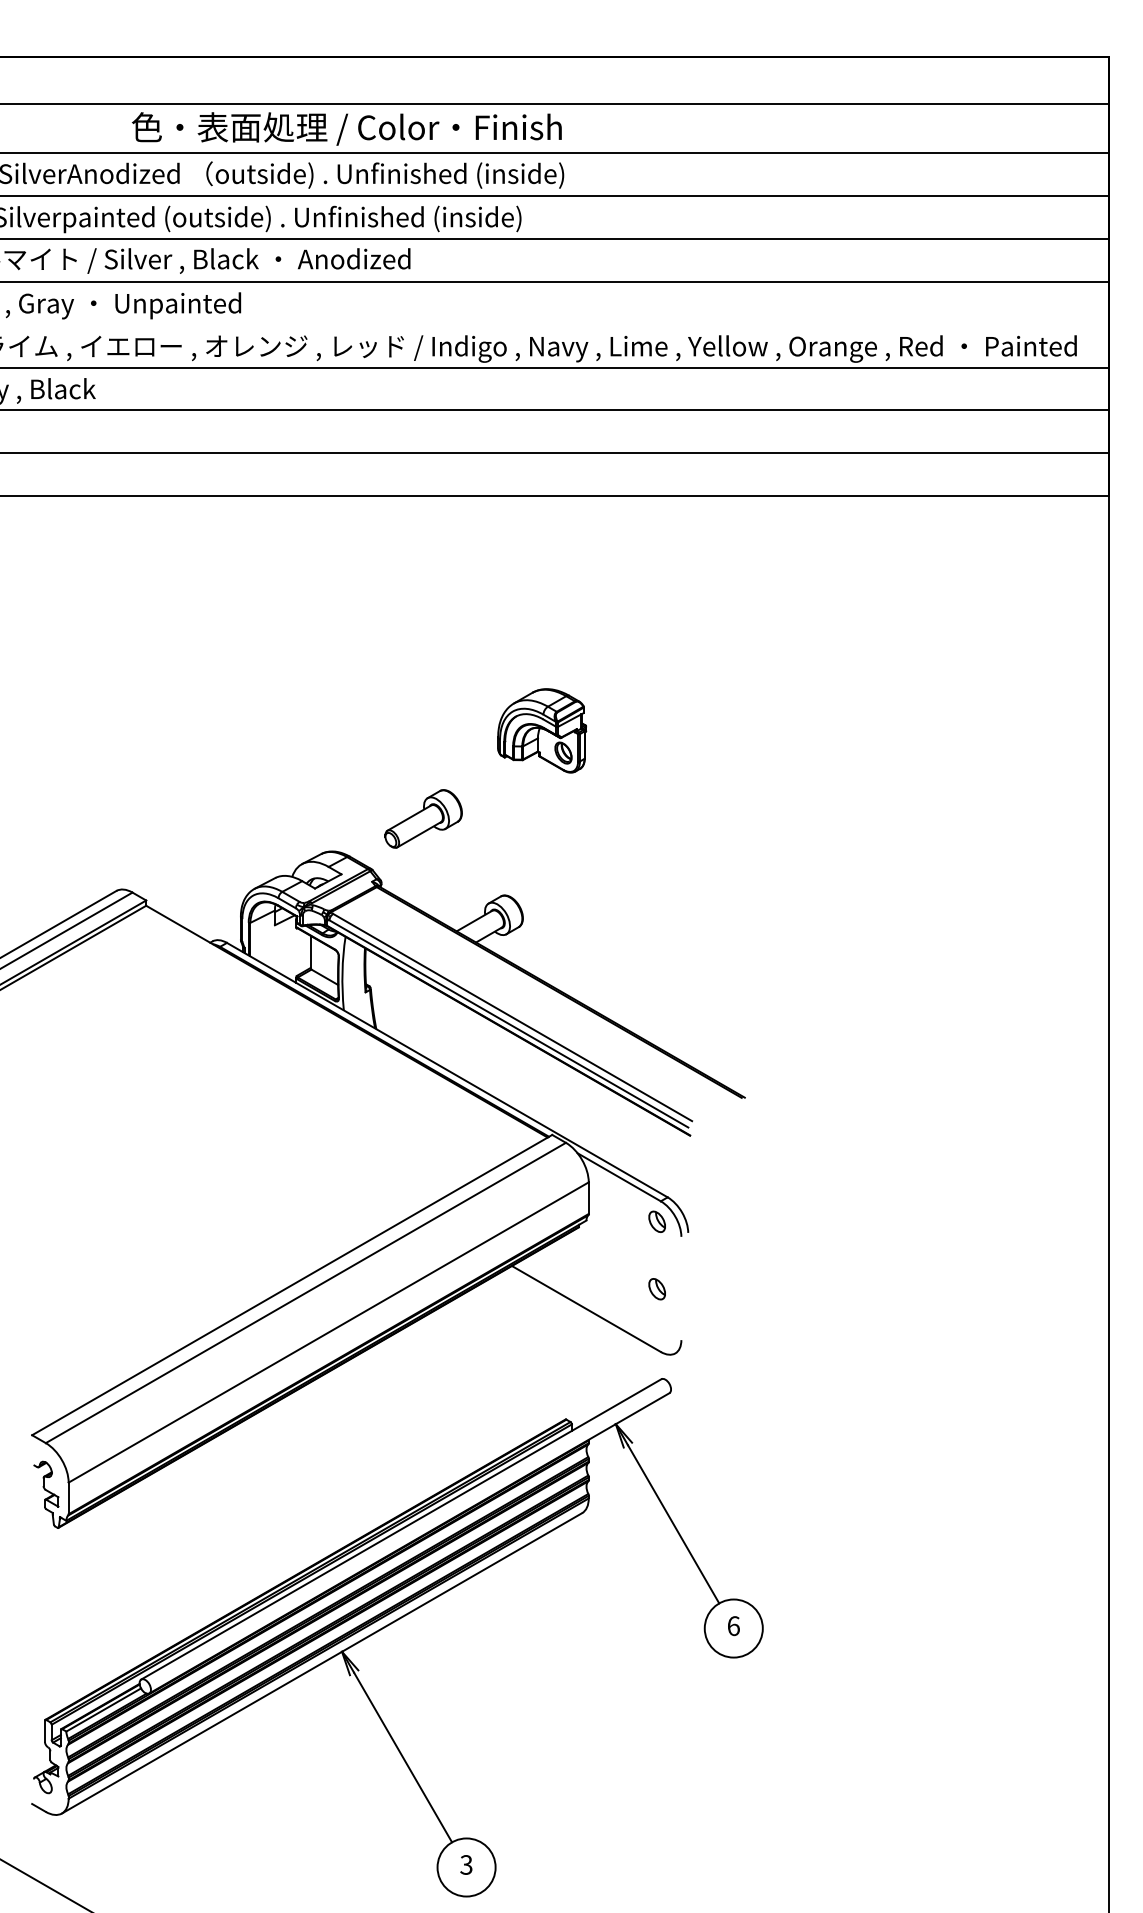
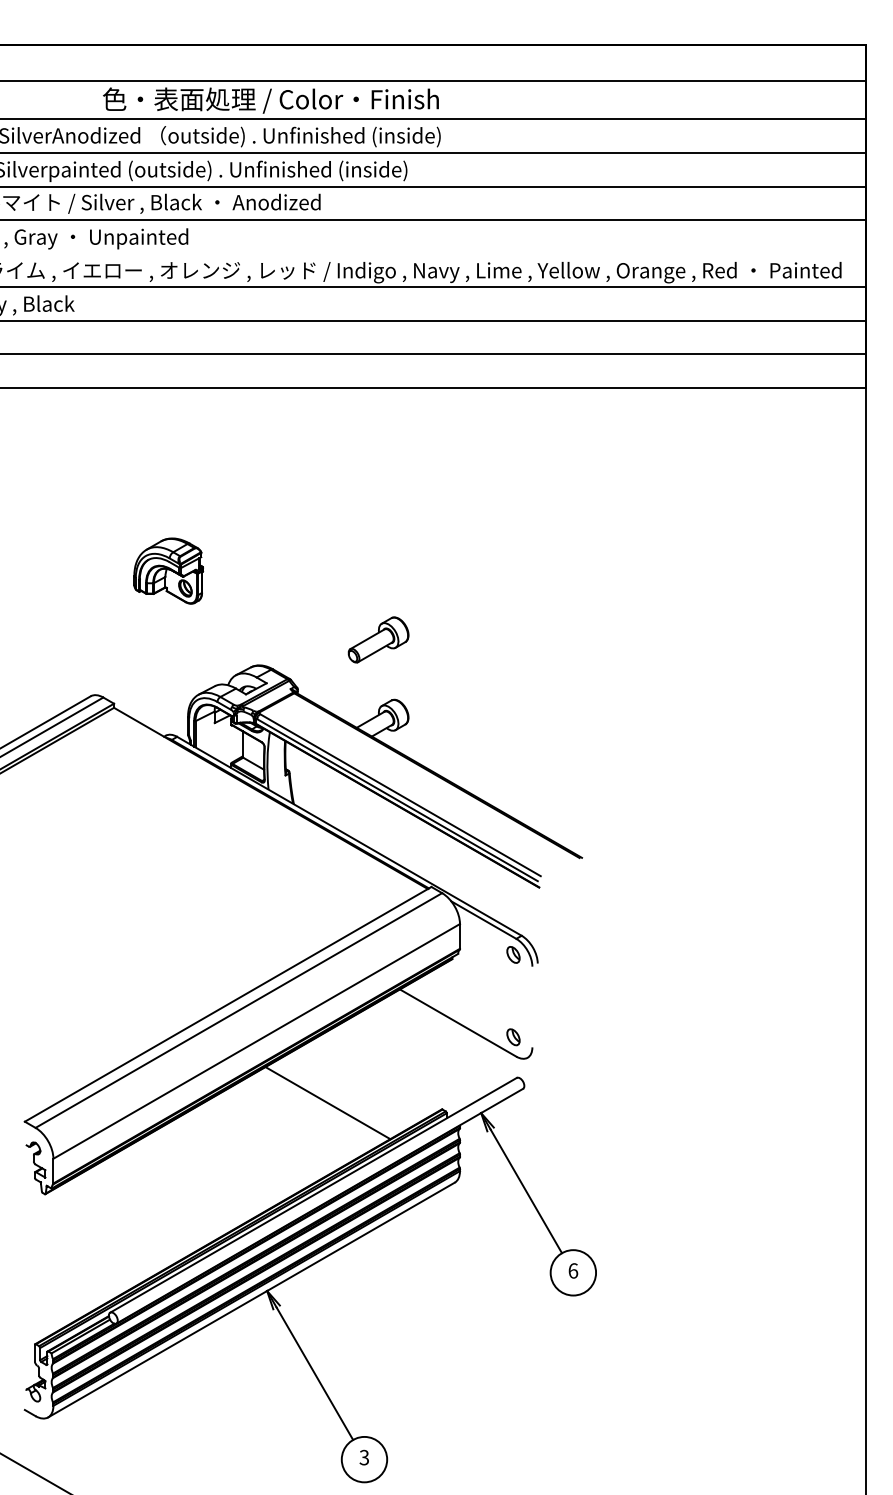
part: (542, 730) -> (168, 570), moved
part: (423, 818) -> (378, 639), moved
part: (656, 1289) -> (512, 1037), moved
line: (419, 1411) -> (327, 1103), added

